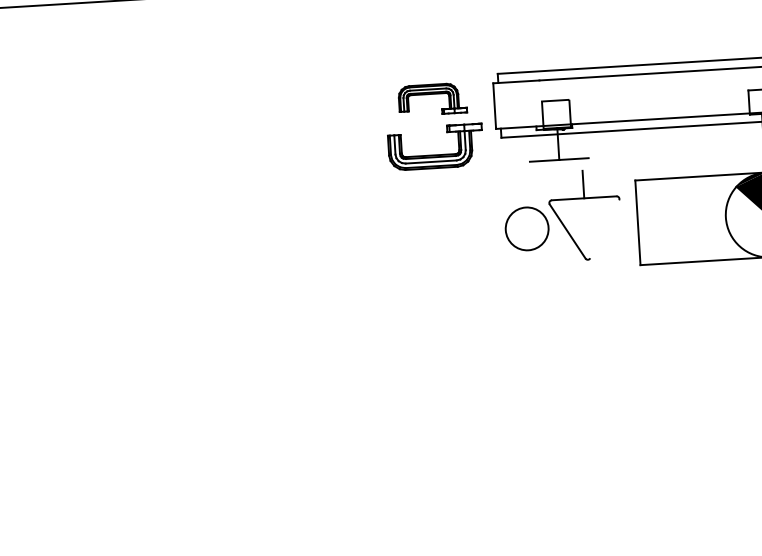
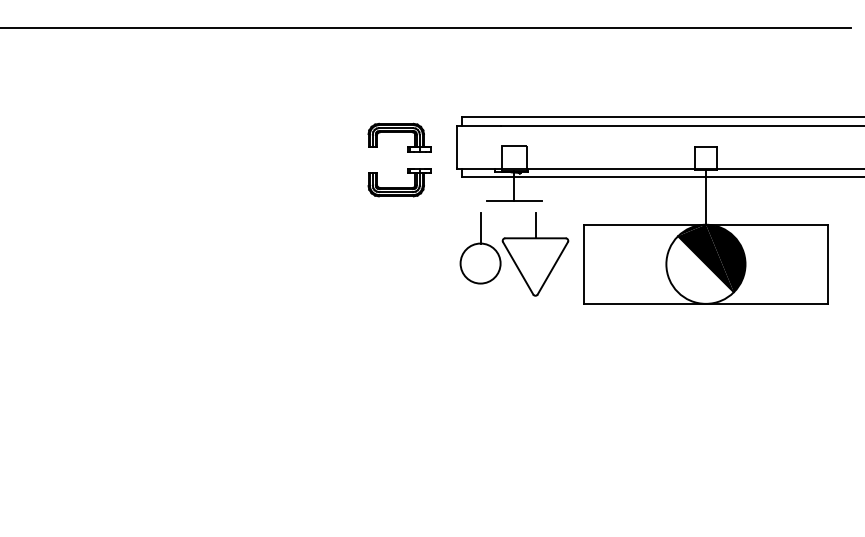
part: (435, 147) -> (399, 182), size x0.71
line: (524, 190) -> (480, 227), added
line: (604, 229) -> (552, 268), added

